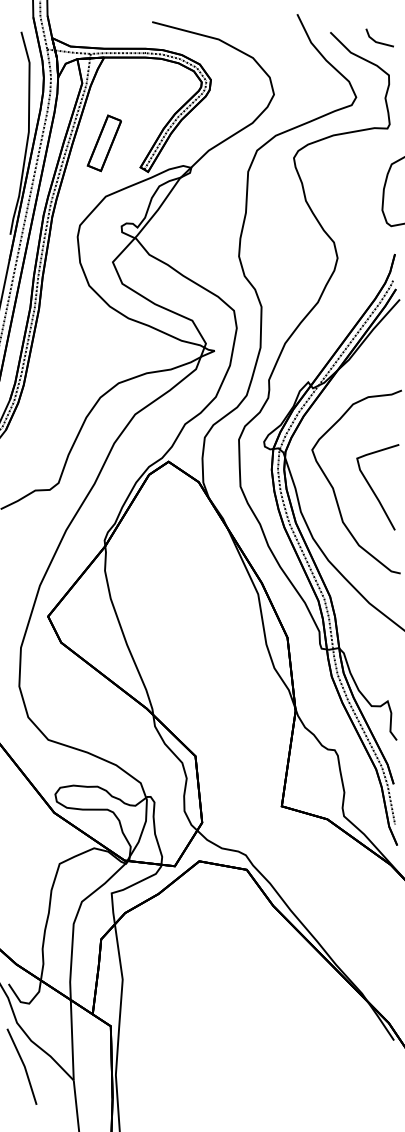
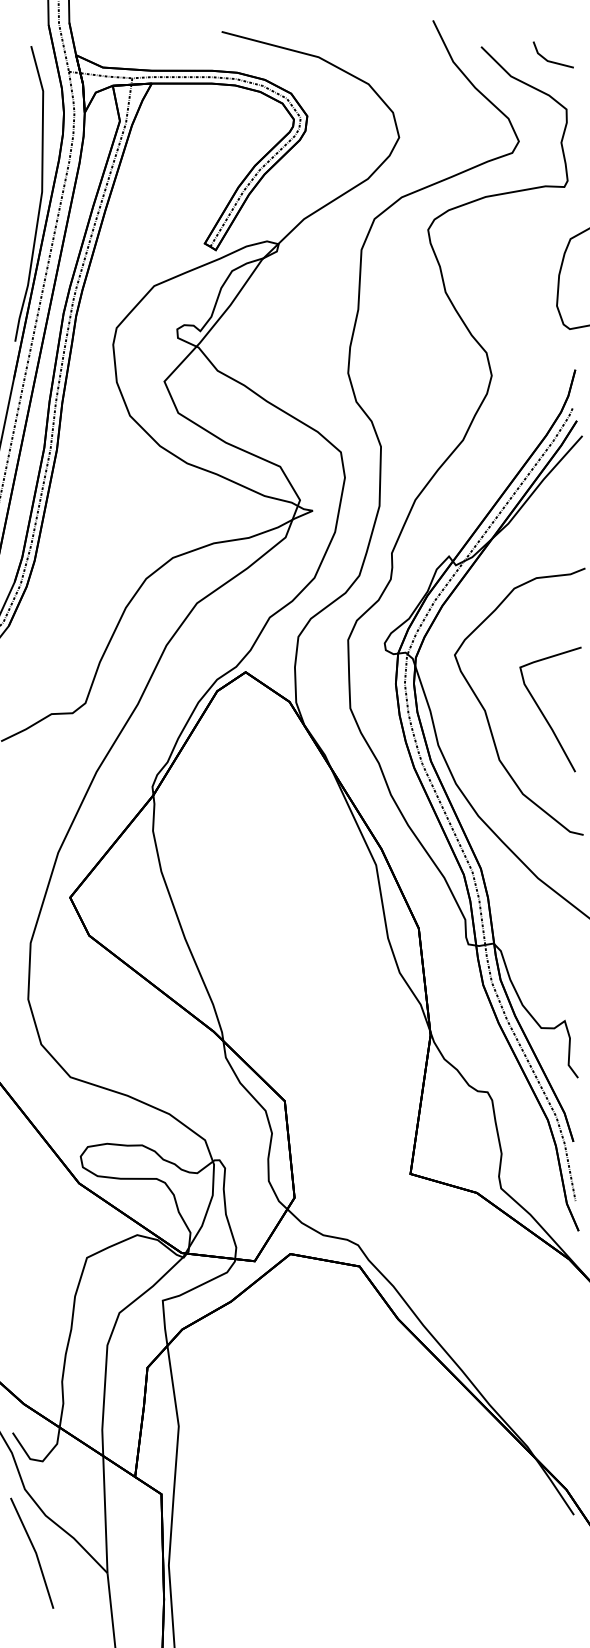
part: (103, 143) -> (150, 208), removed

